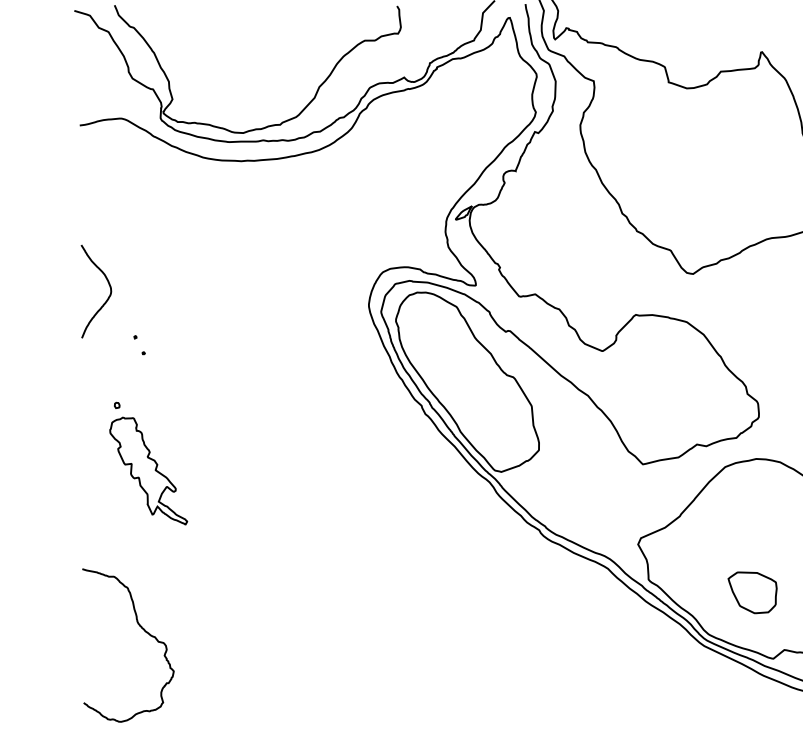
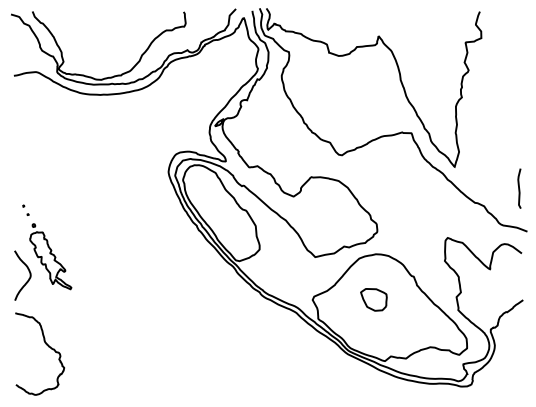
curve: (107, 296) -> (28, 278), moved
part: (138, 343) -> (25, 209), moved
part: (751, 592) -> (373, 299), moved

